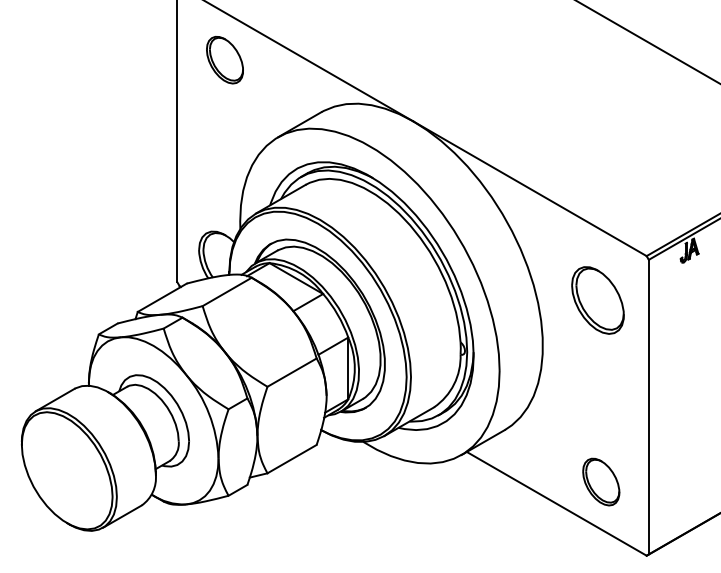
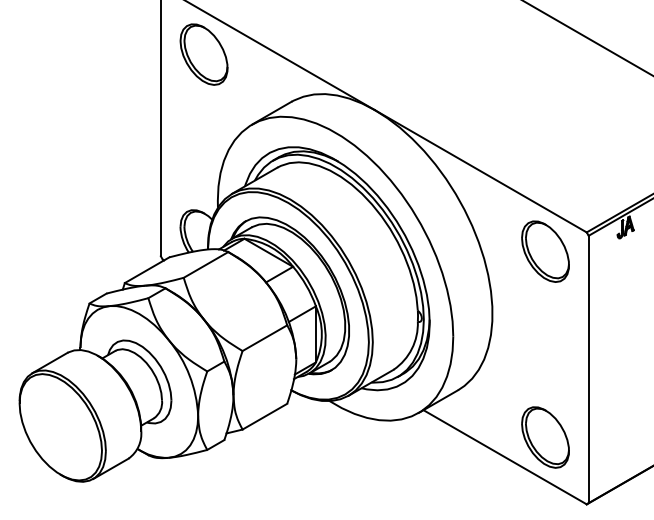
part: (224, 60) -> (203, 54), size x1.43
part: (597, 300) -> (545, 251), moved
part: (601, 482) -> (545, 437), size x1.43

